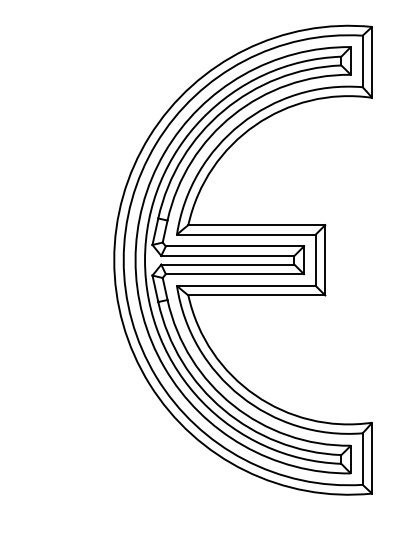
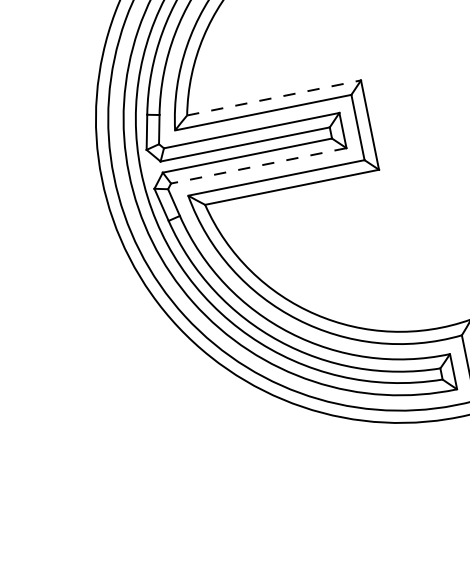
line: (257, 225) -> (275, 98), solid -> dashed
line: (234, 274) -> (258, 166), solid -> dashed

